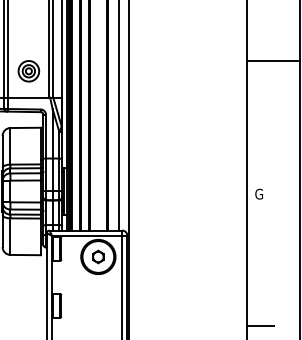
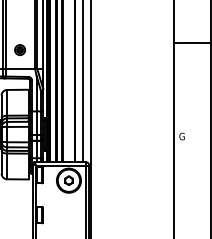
part: (28, 71) -> (19, 50), size x0.7
line: (260, 325) -> (183, 228), removed

